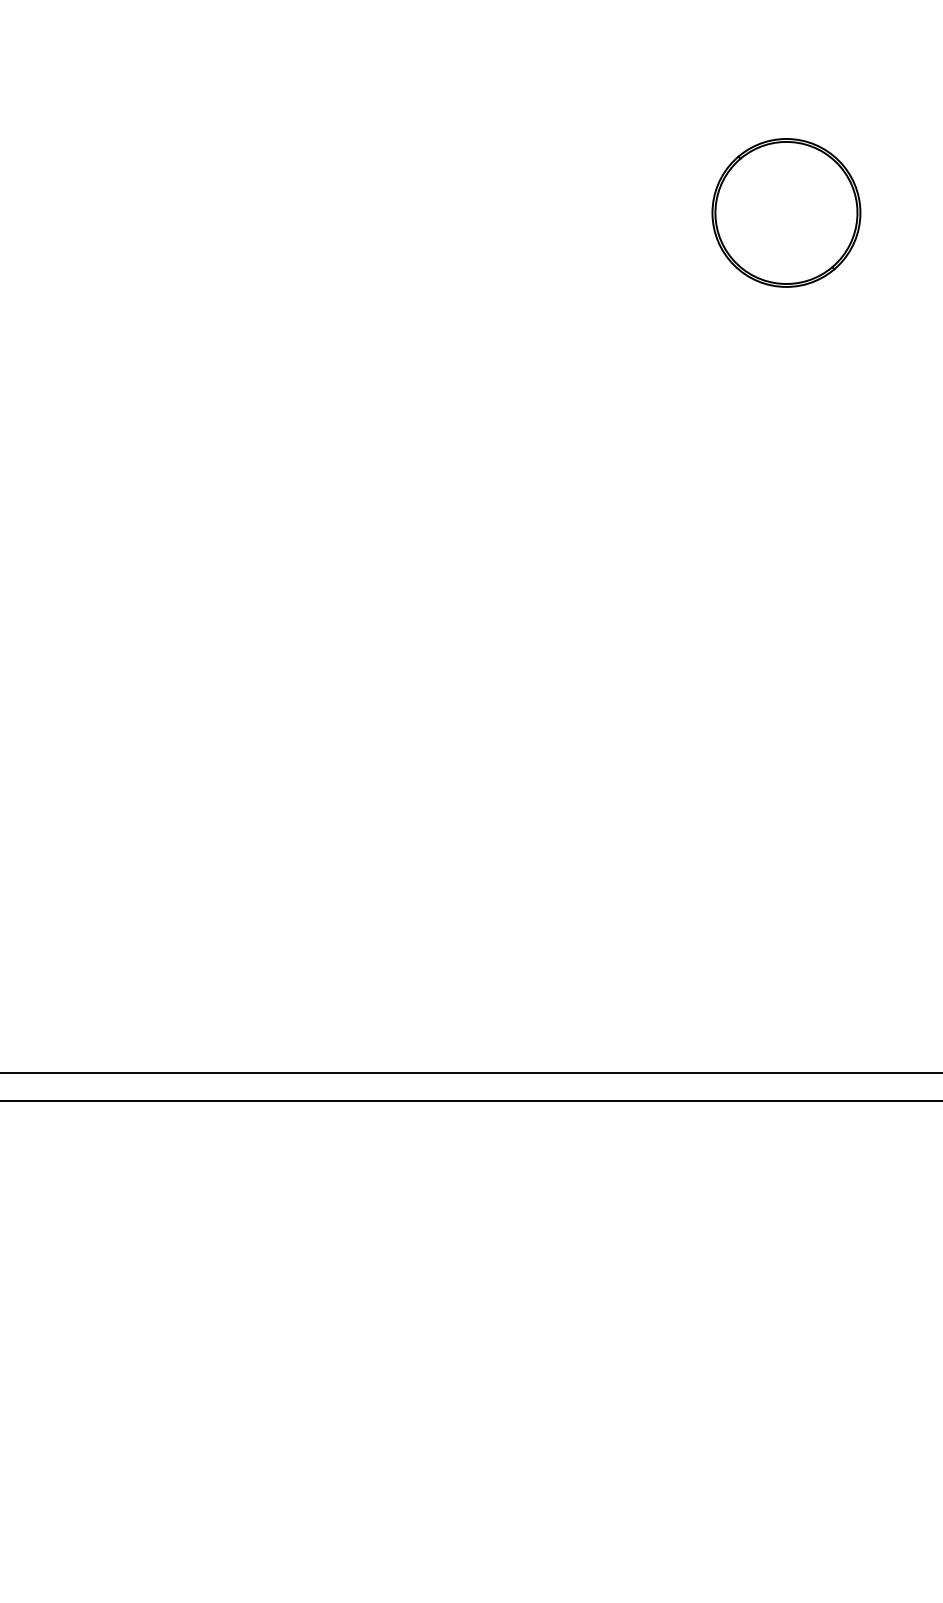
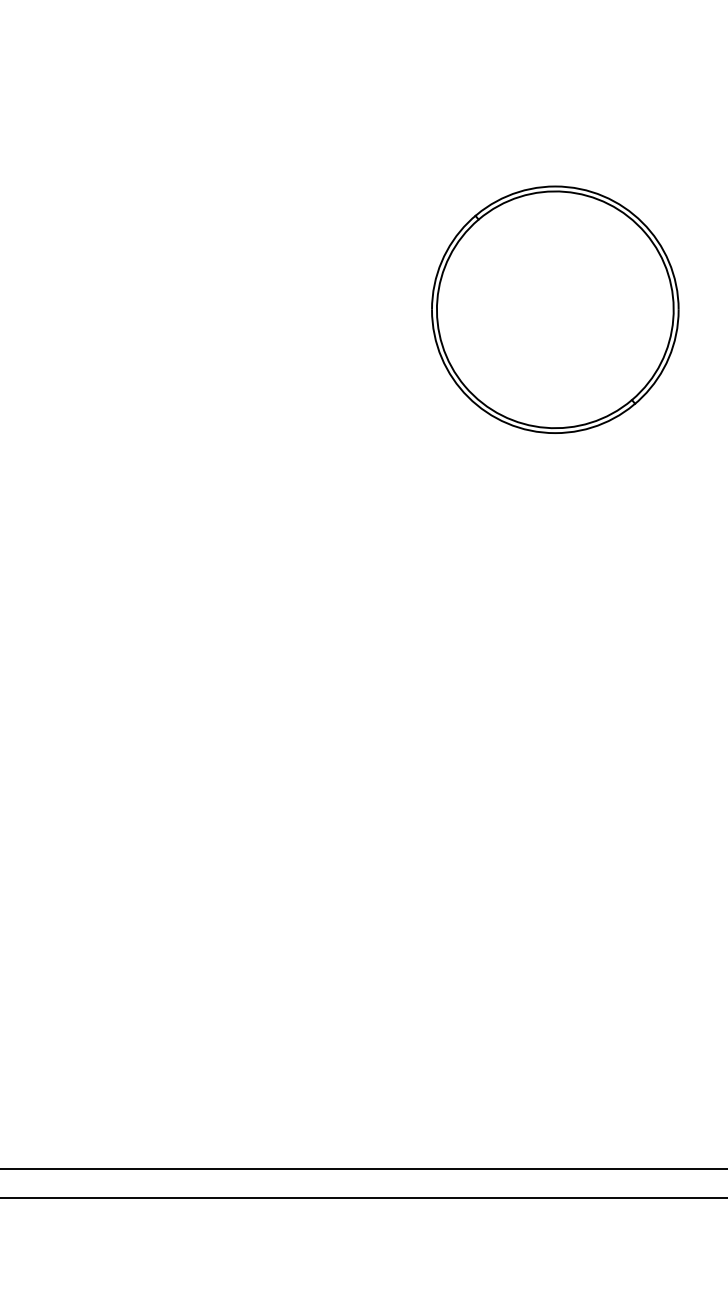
part: (786, 212) -> (555, 309), size x1.67

